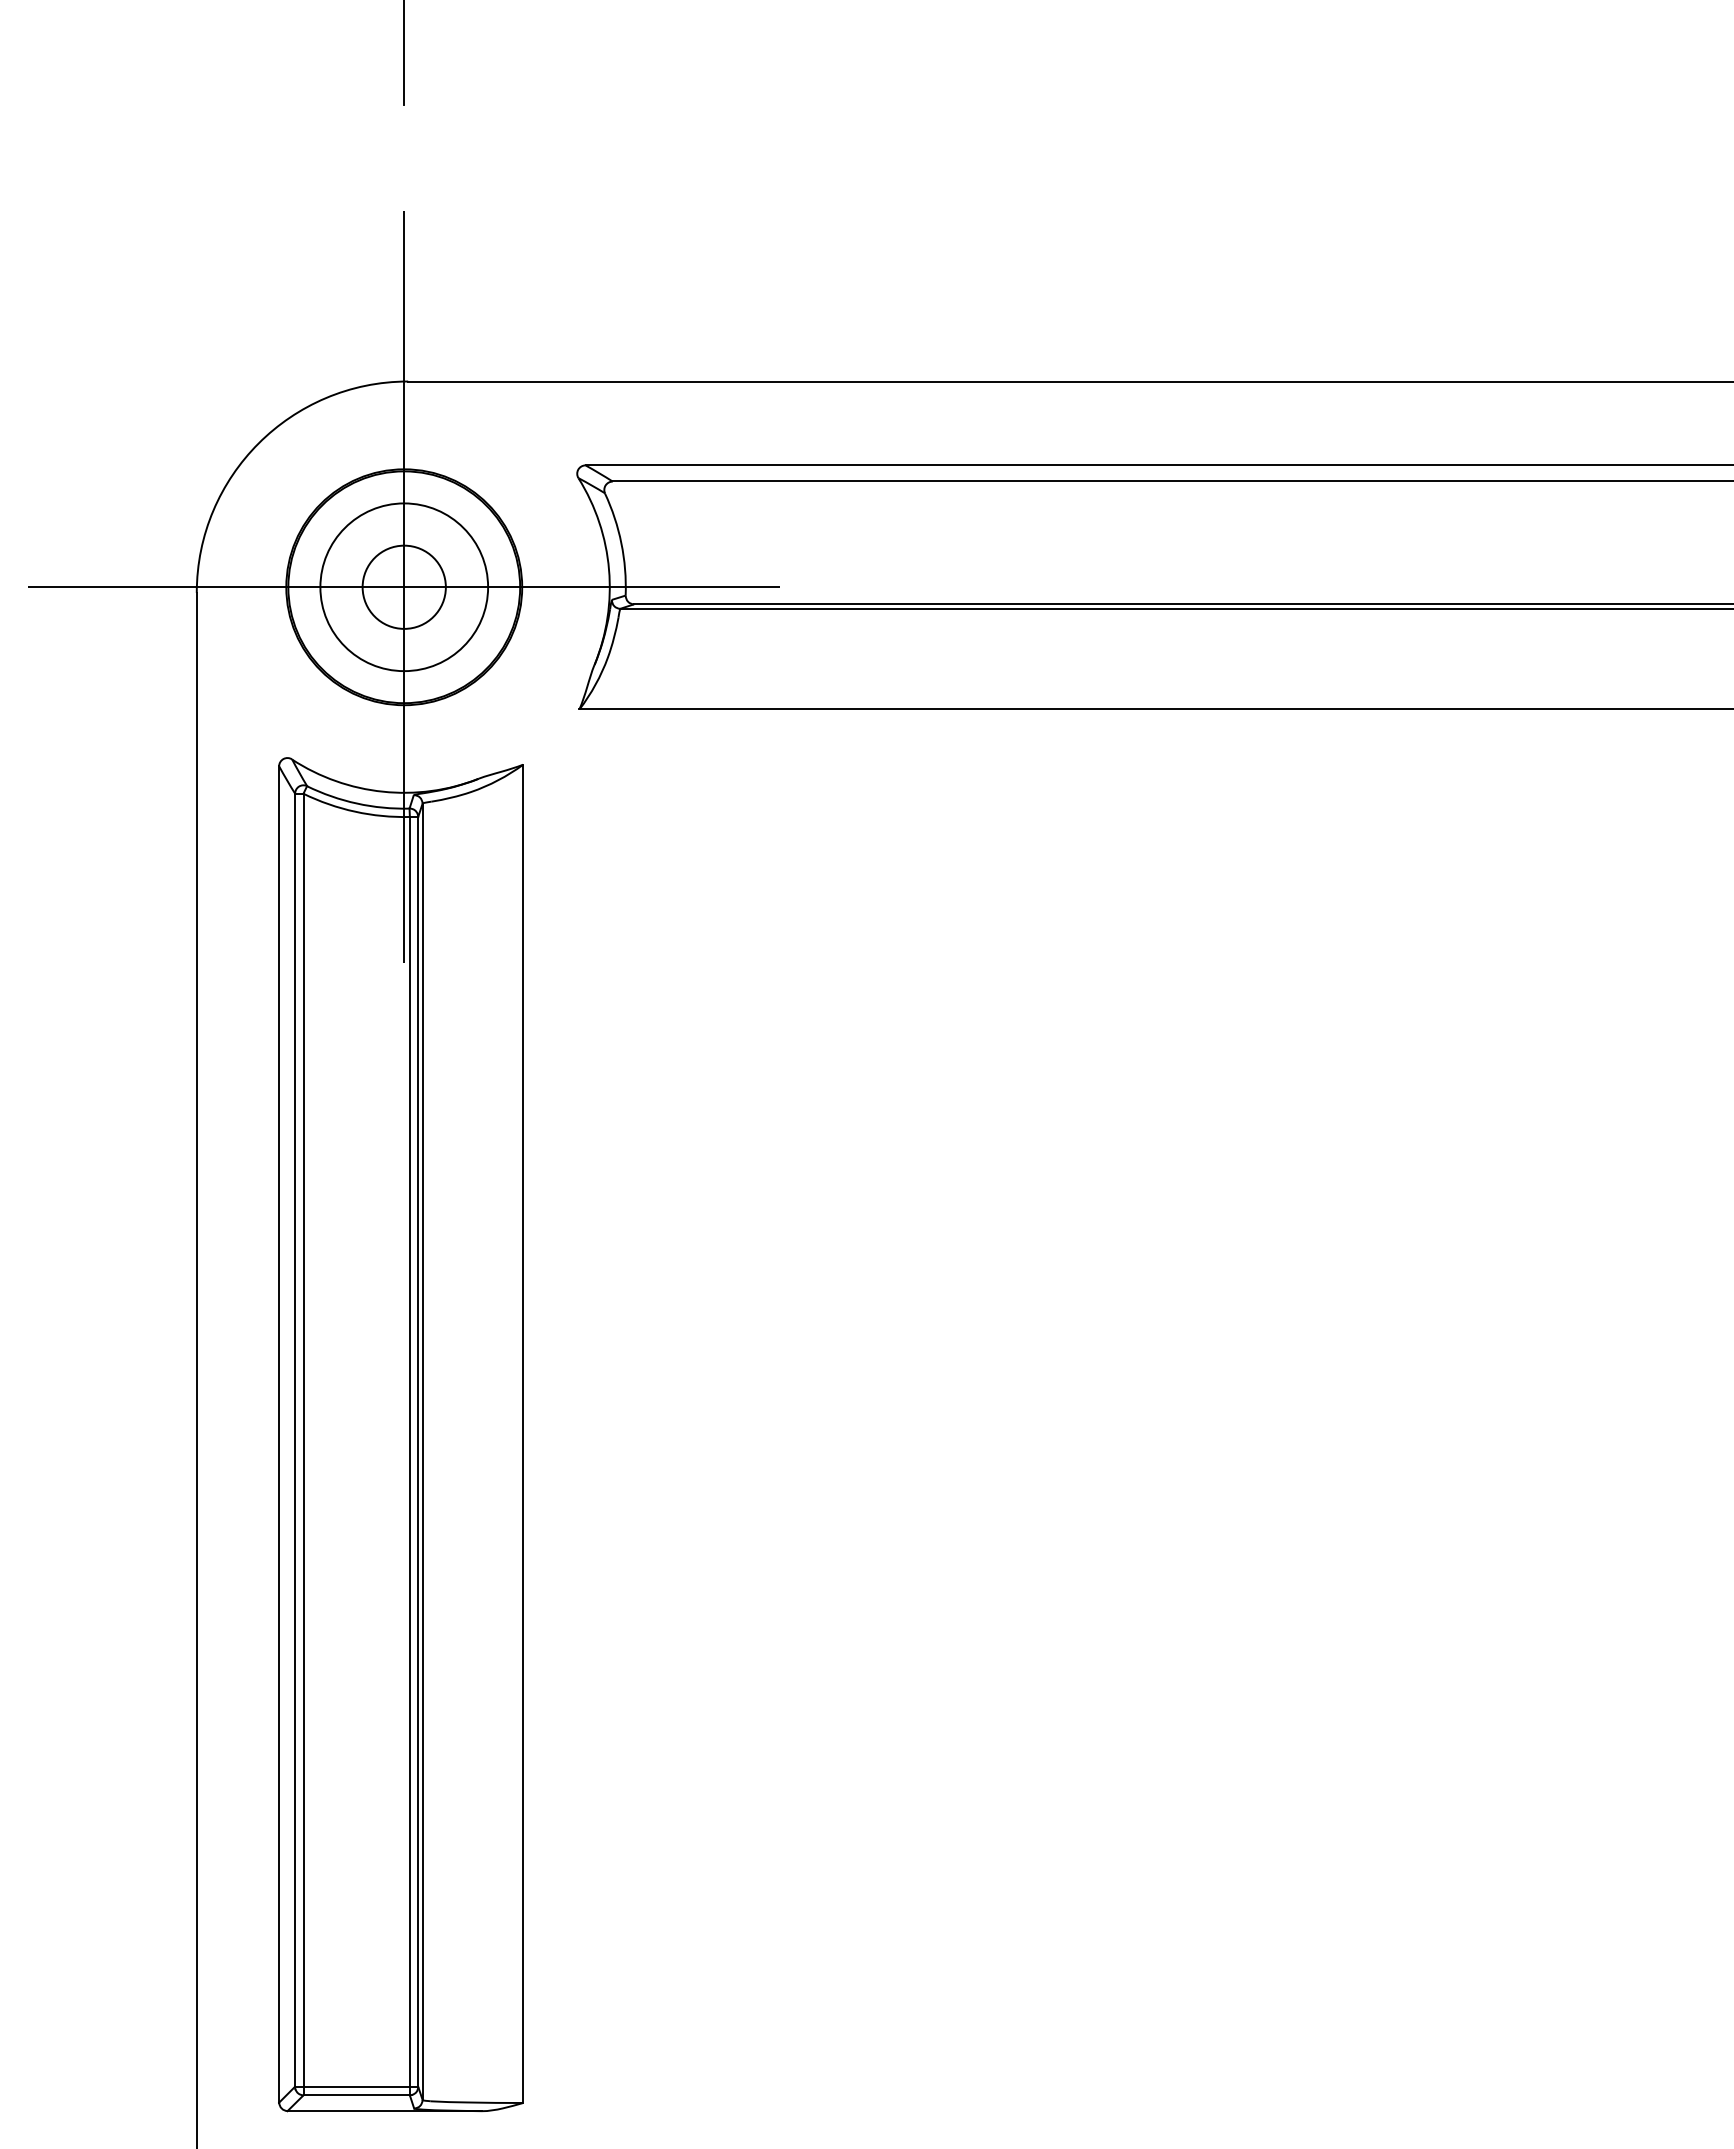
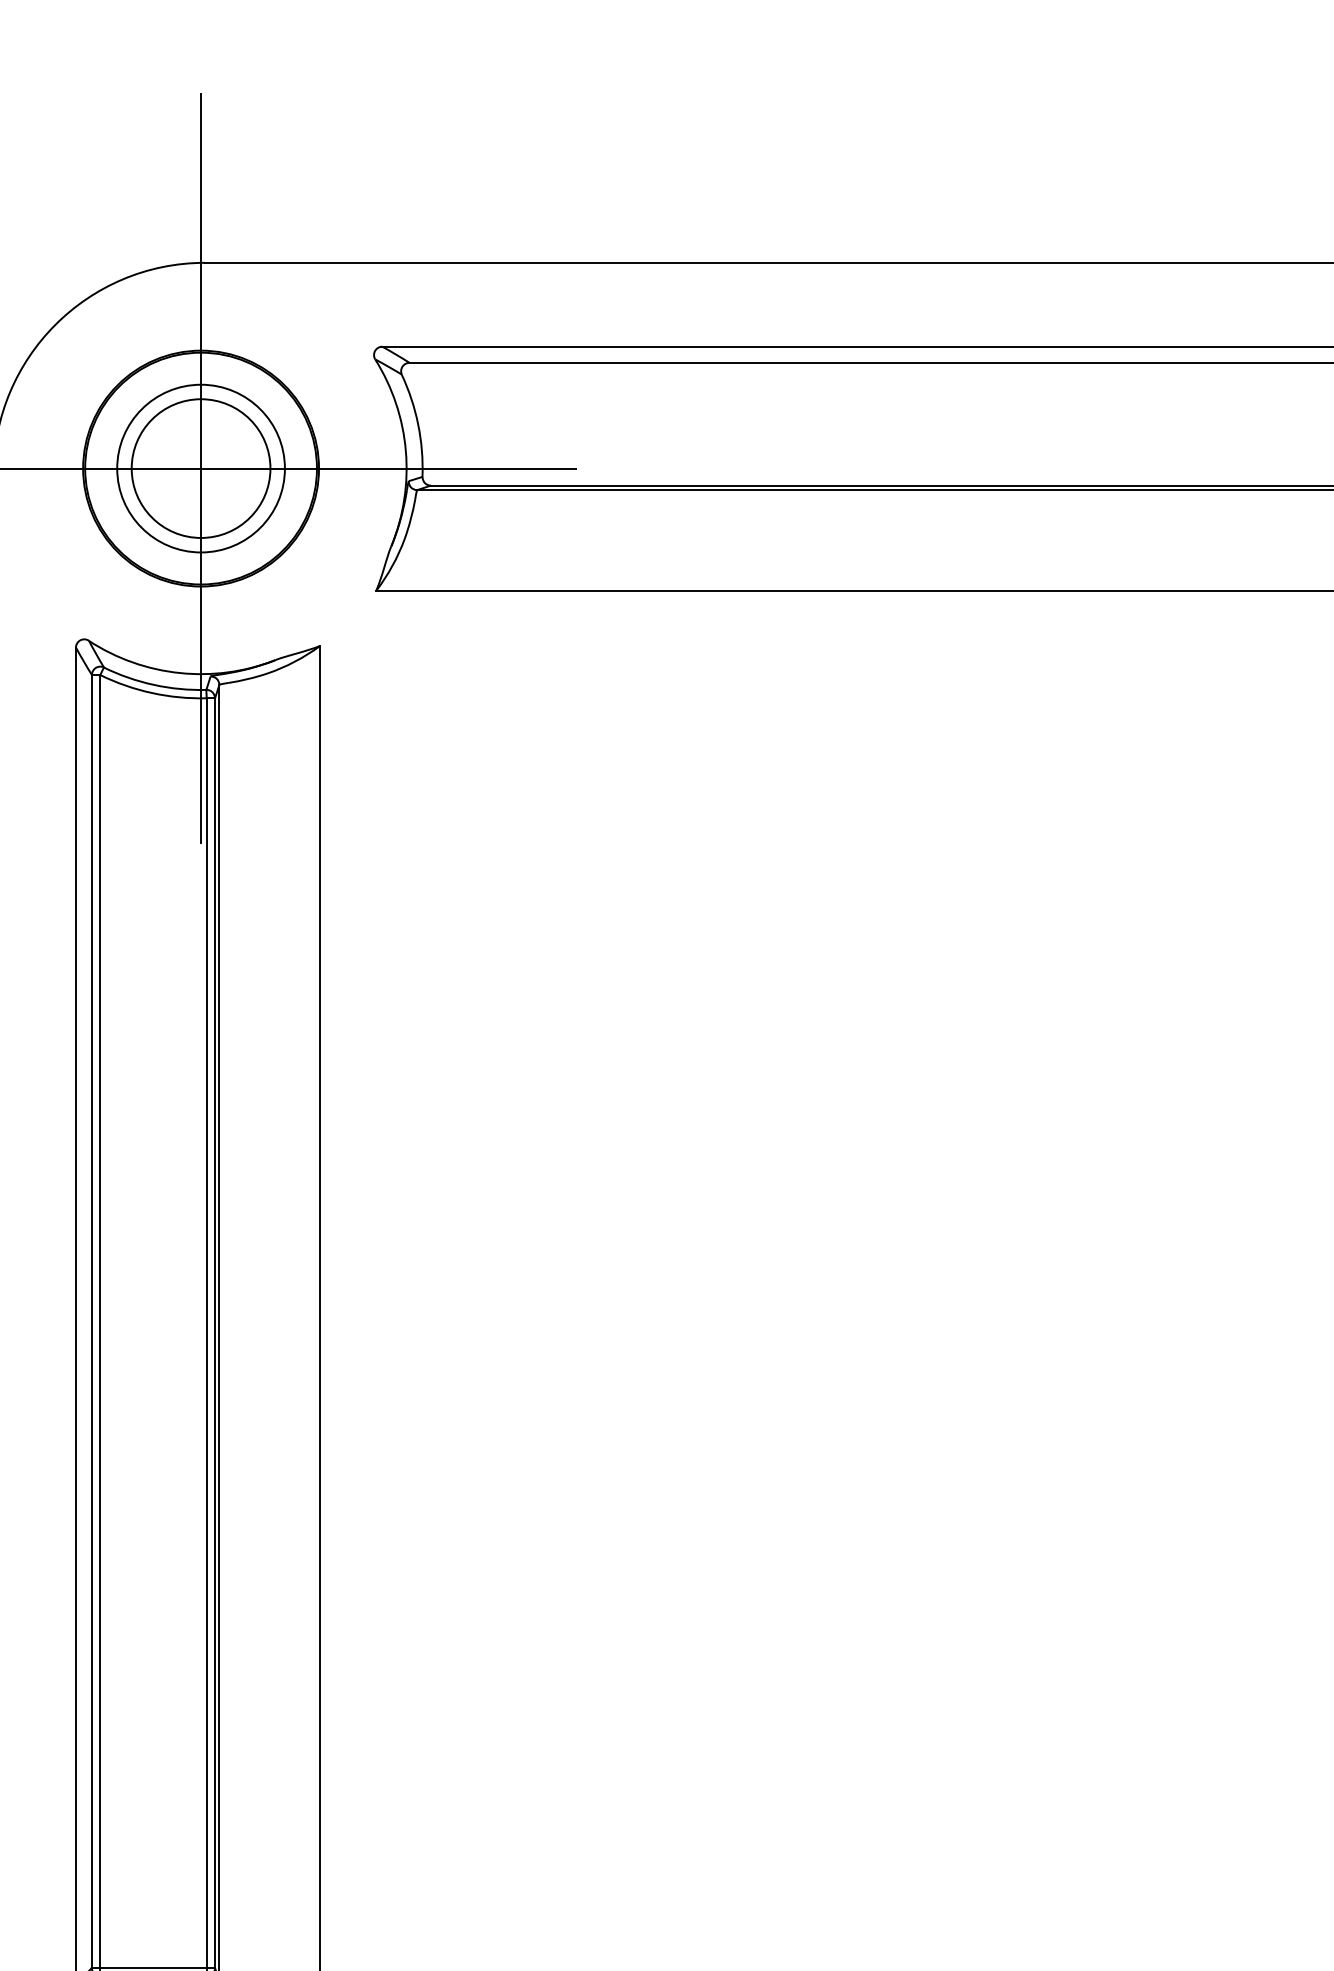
circle: (403, 586) -> (200, 467), size x1.67

